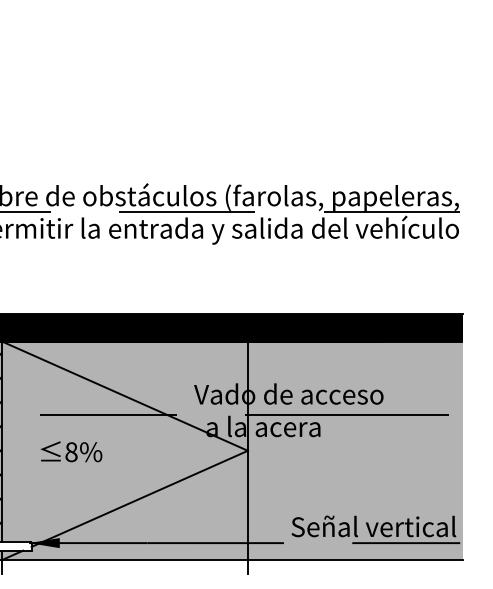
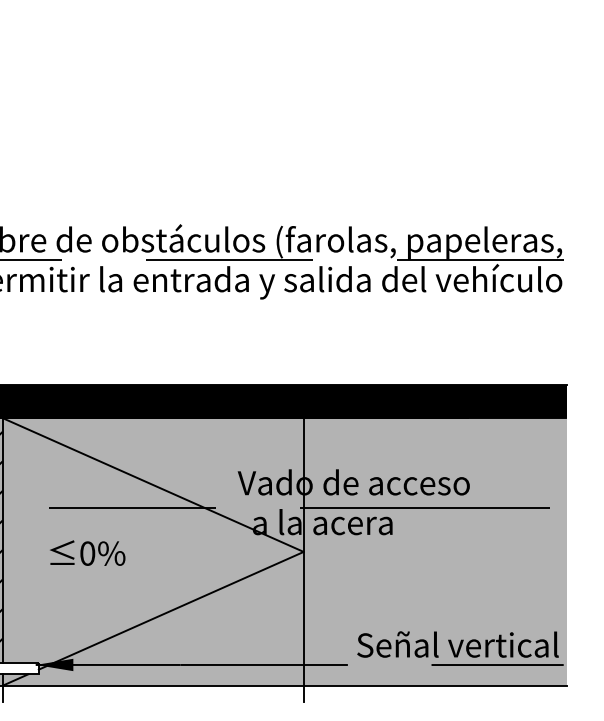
text: (71, 452) -> (87, 554), 8% -> 0%

